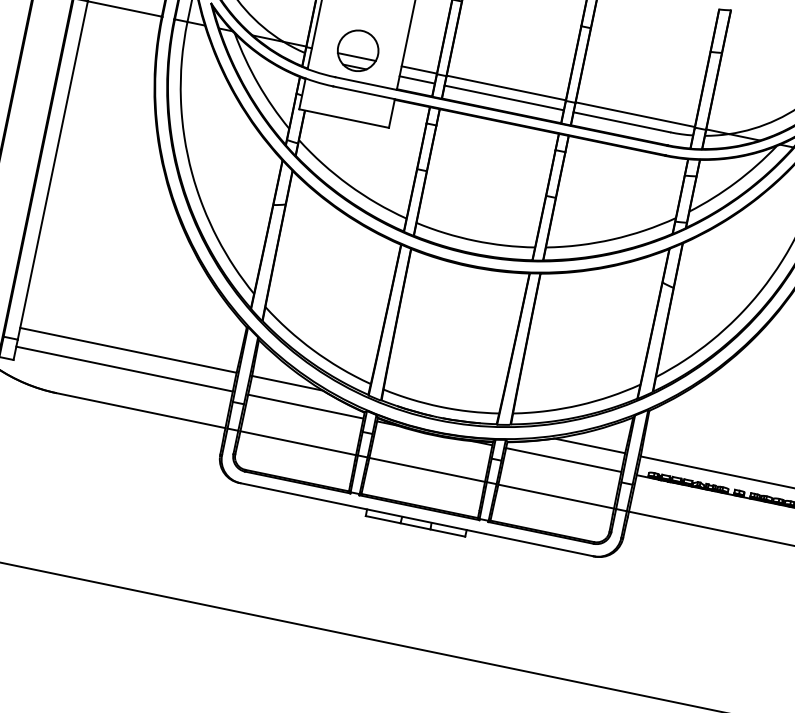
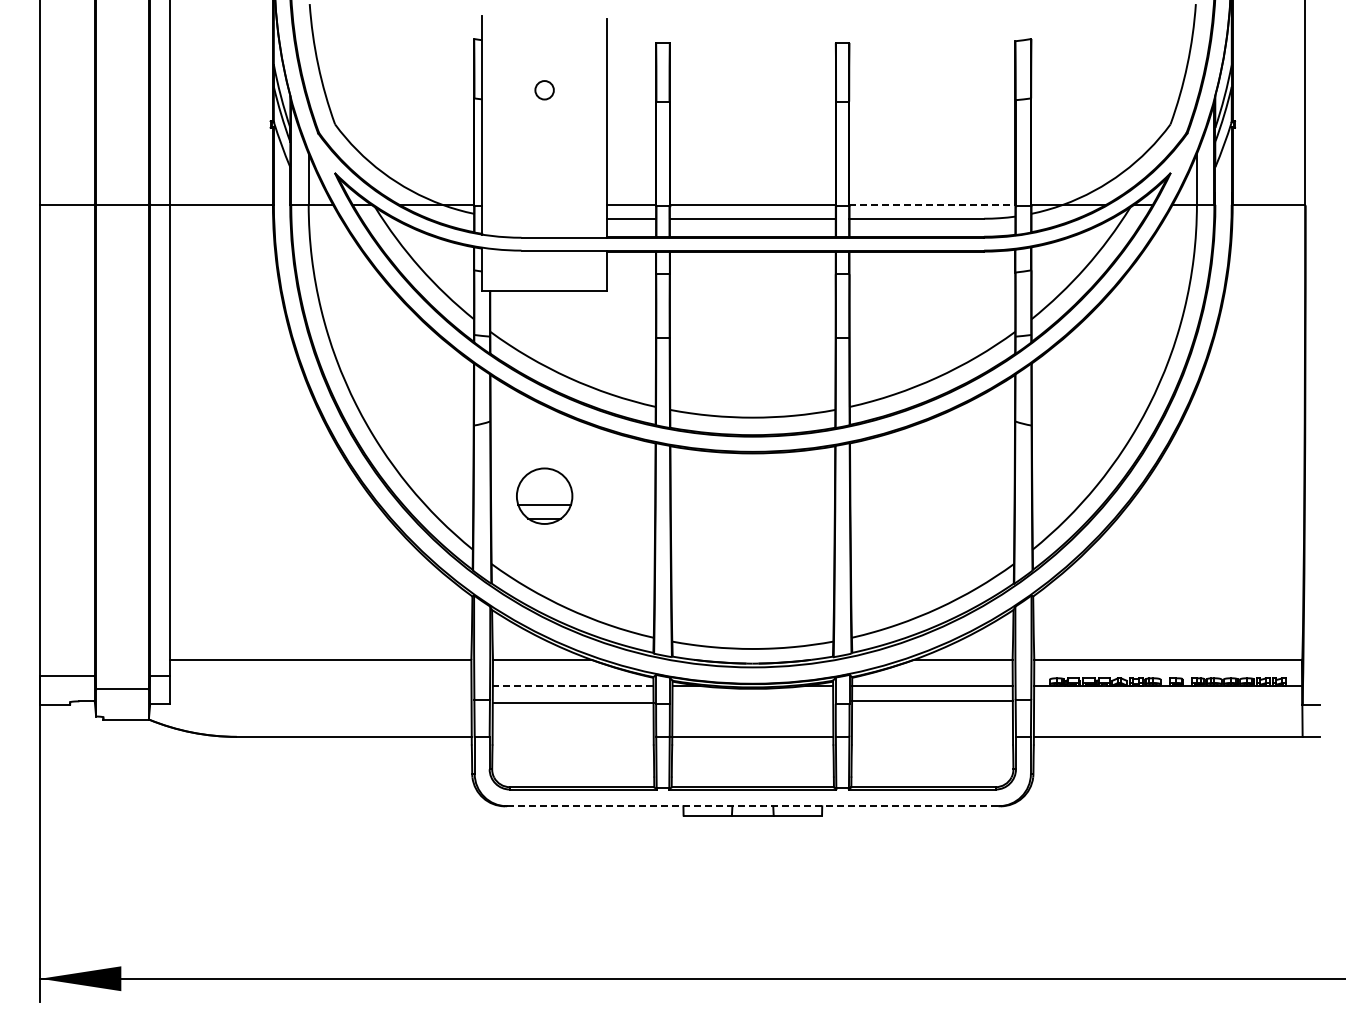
part: (358, 50) -> (544, 495), moved
line: (635, 114) -> (932, 204), solid -> dashed
line: (124, 368) -> (320, 685), removed
line: (305, 406) -> (572, 685), solid -> dashed
line: (297, 442) -> (572, 702), moved
line: (556, 496) -> (932, 700), moved
line: (416, 519) -> (752, 806), solid -> dashed

